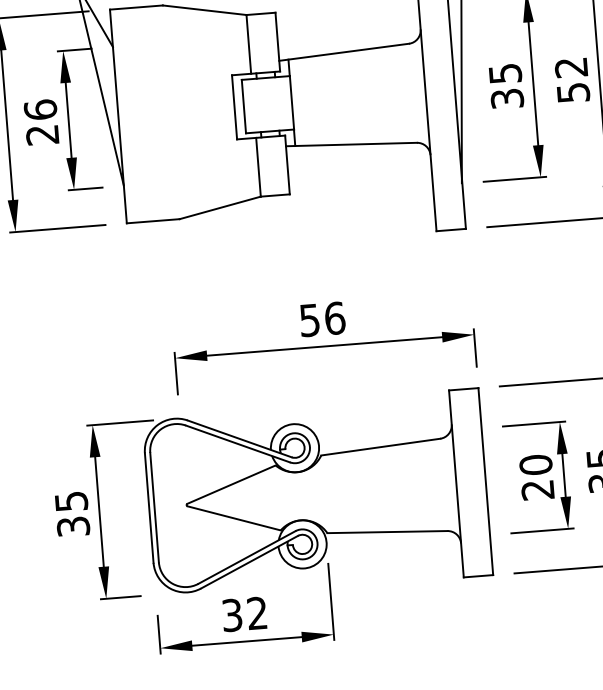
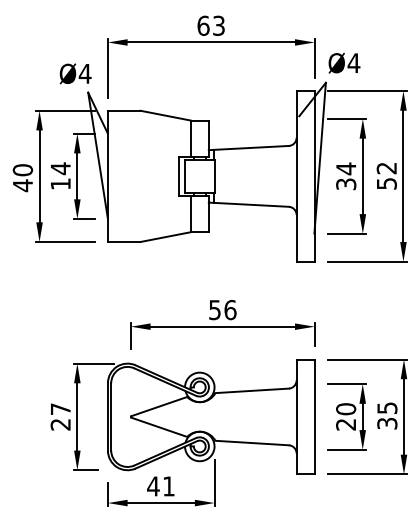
text: (505, 73) -> (346, 168), 35 -> 34
text: (41, 121) -> (60, 175), 26 -> 14
text: (71, 513) -> (60, 416), 35 -> 27
text: (243, 614) -> (160, 486), 32 -> 41

